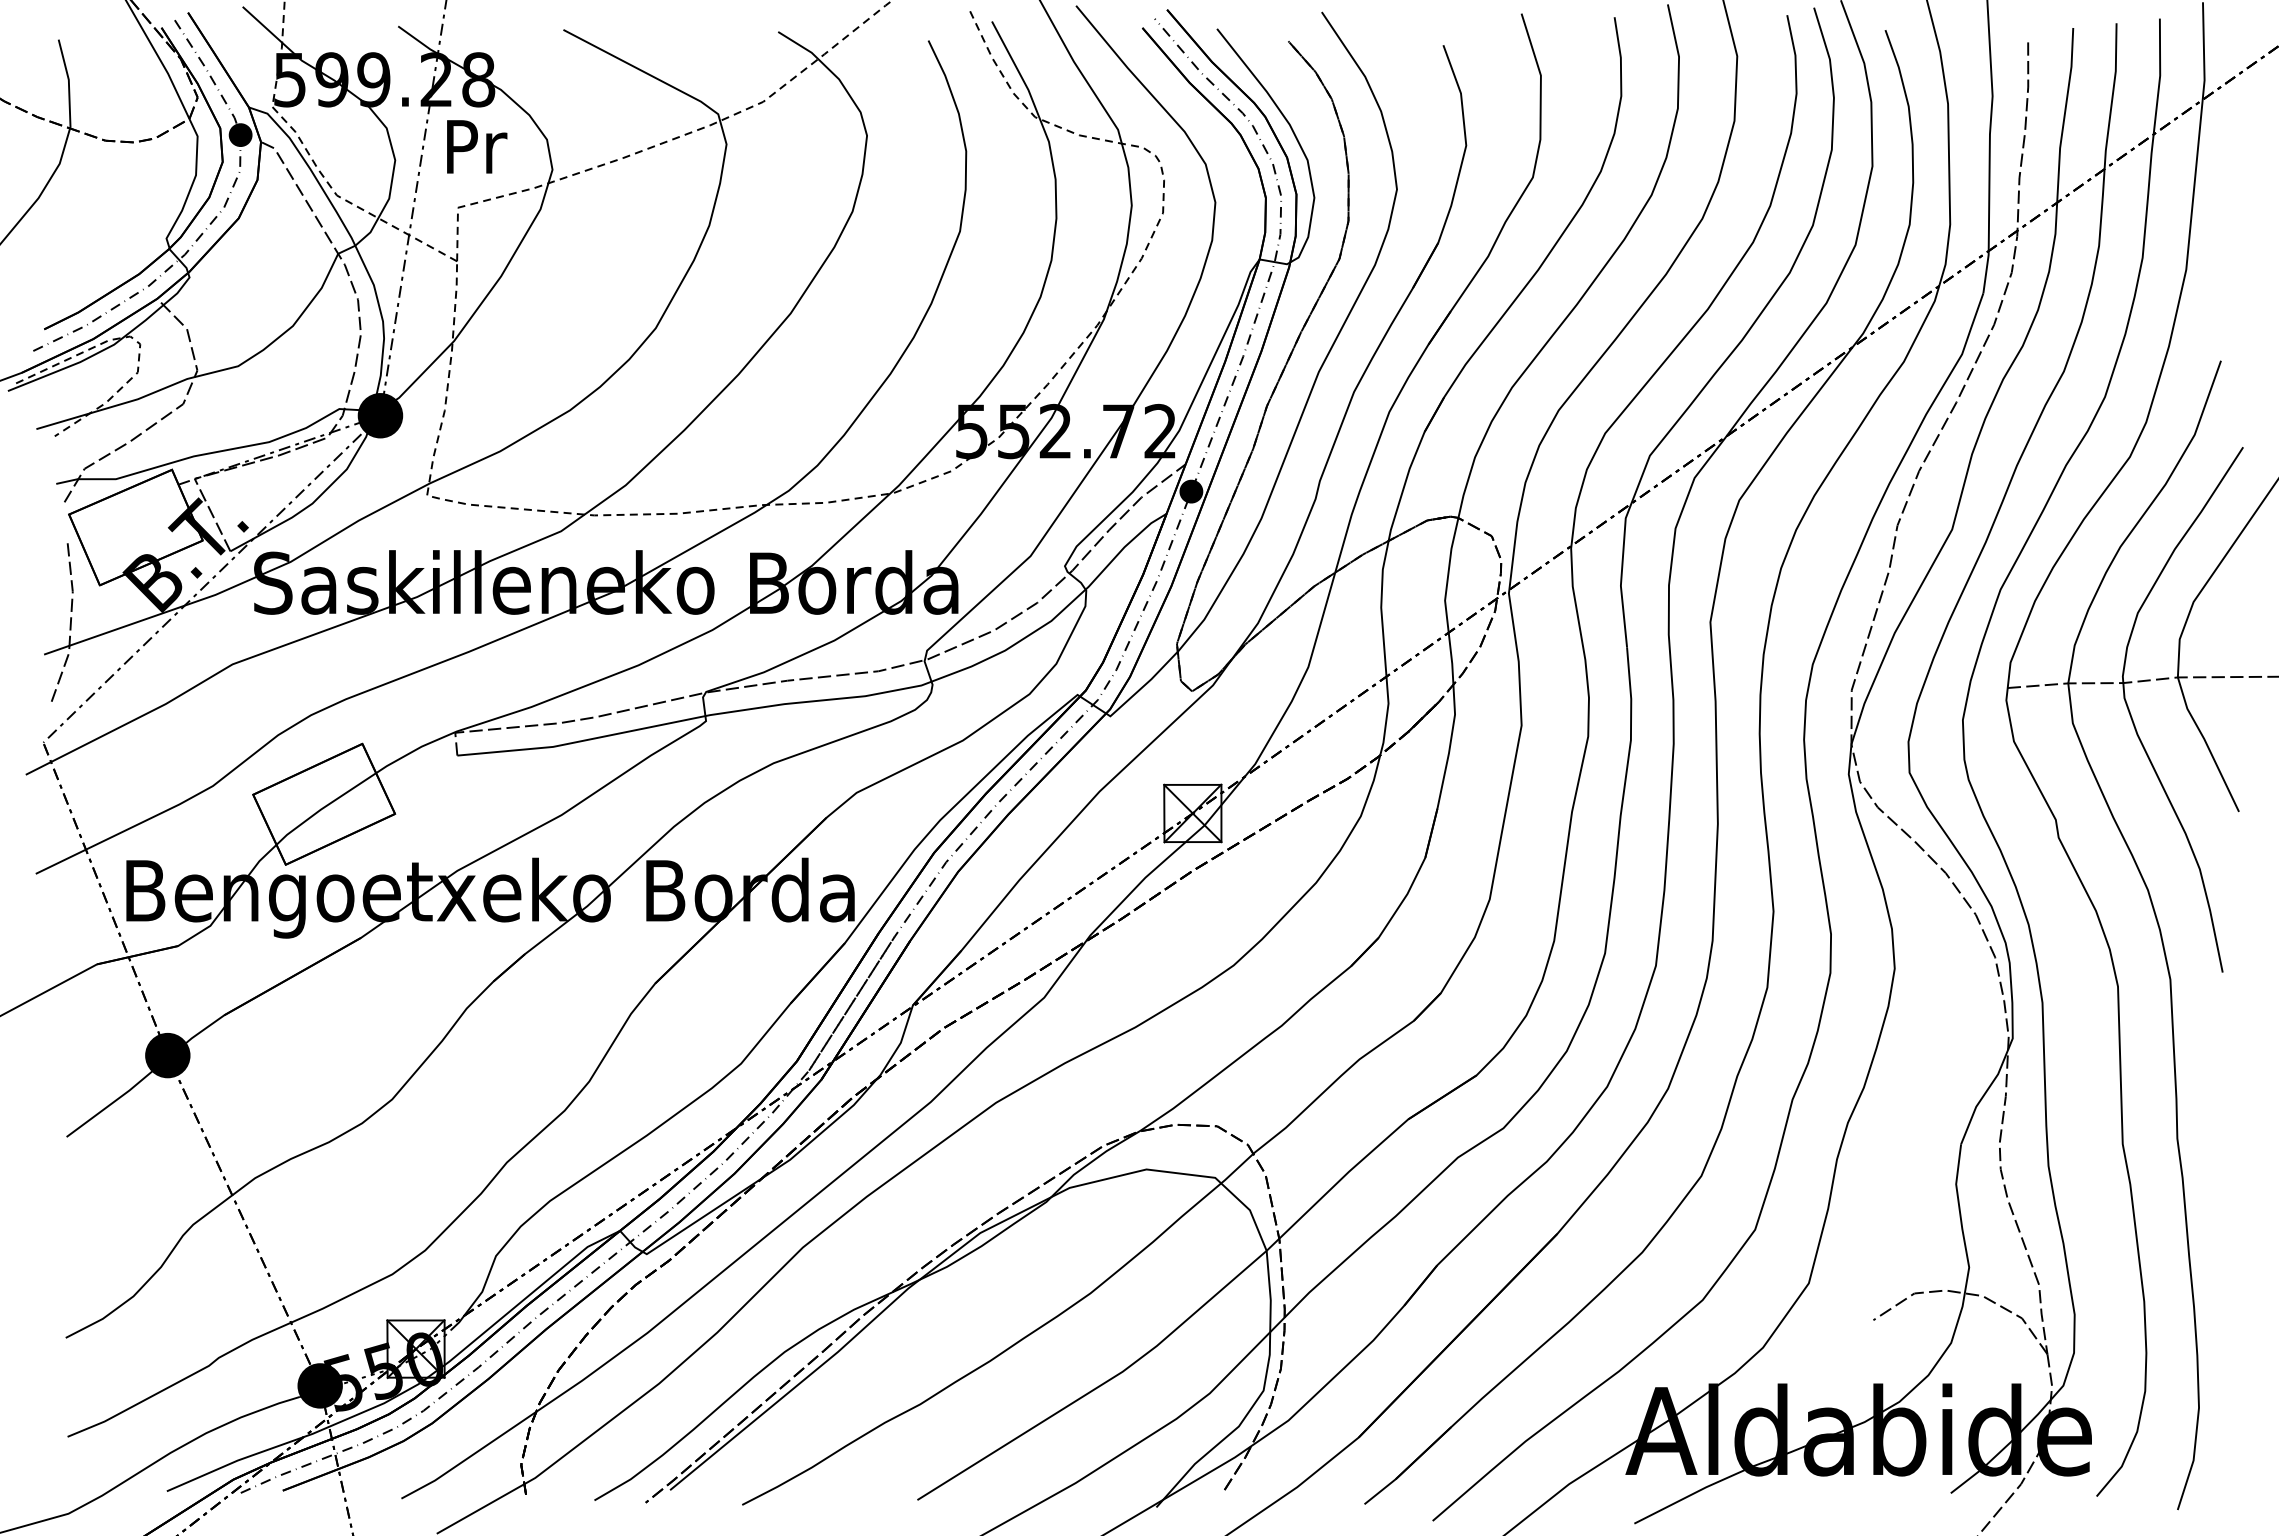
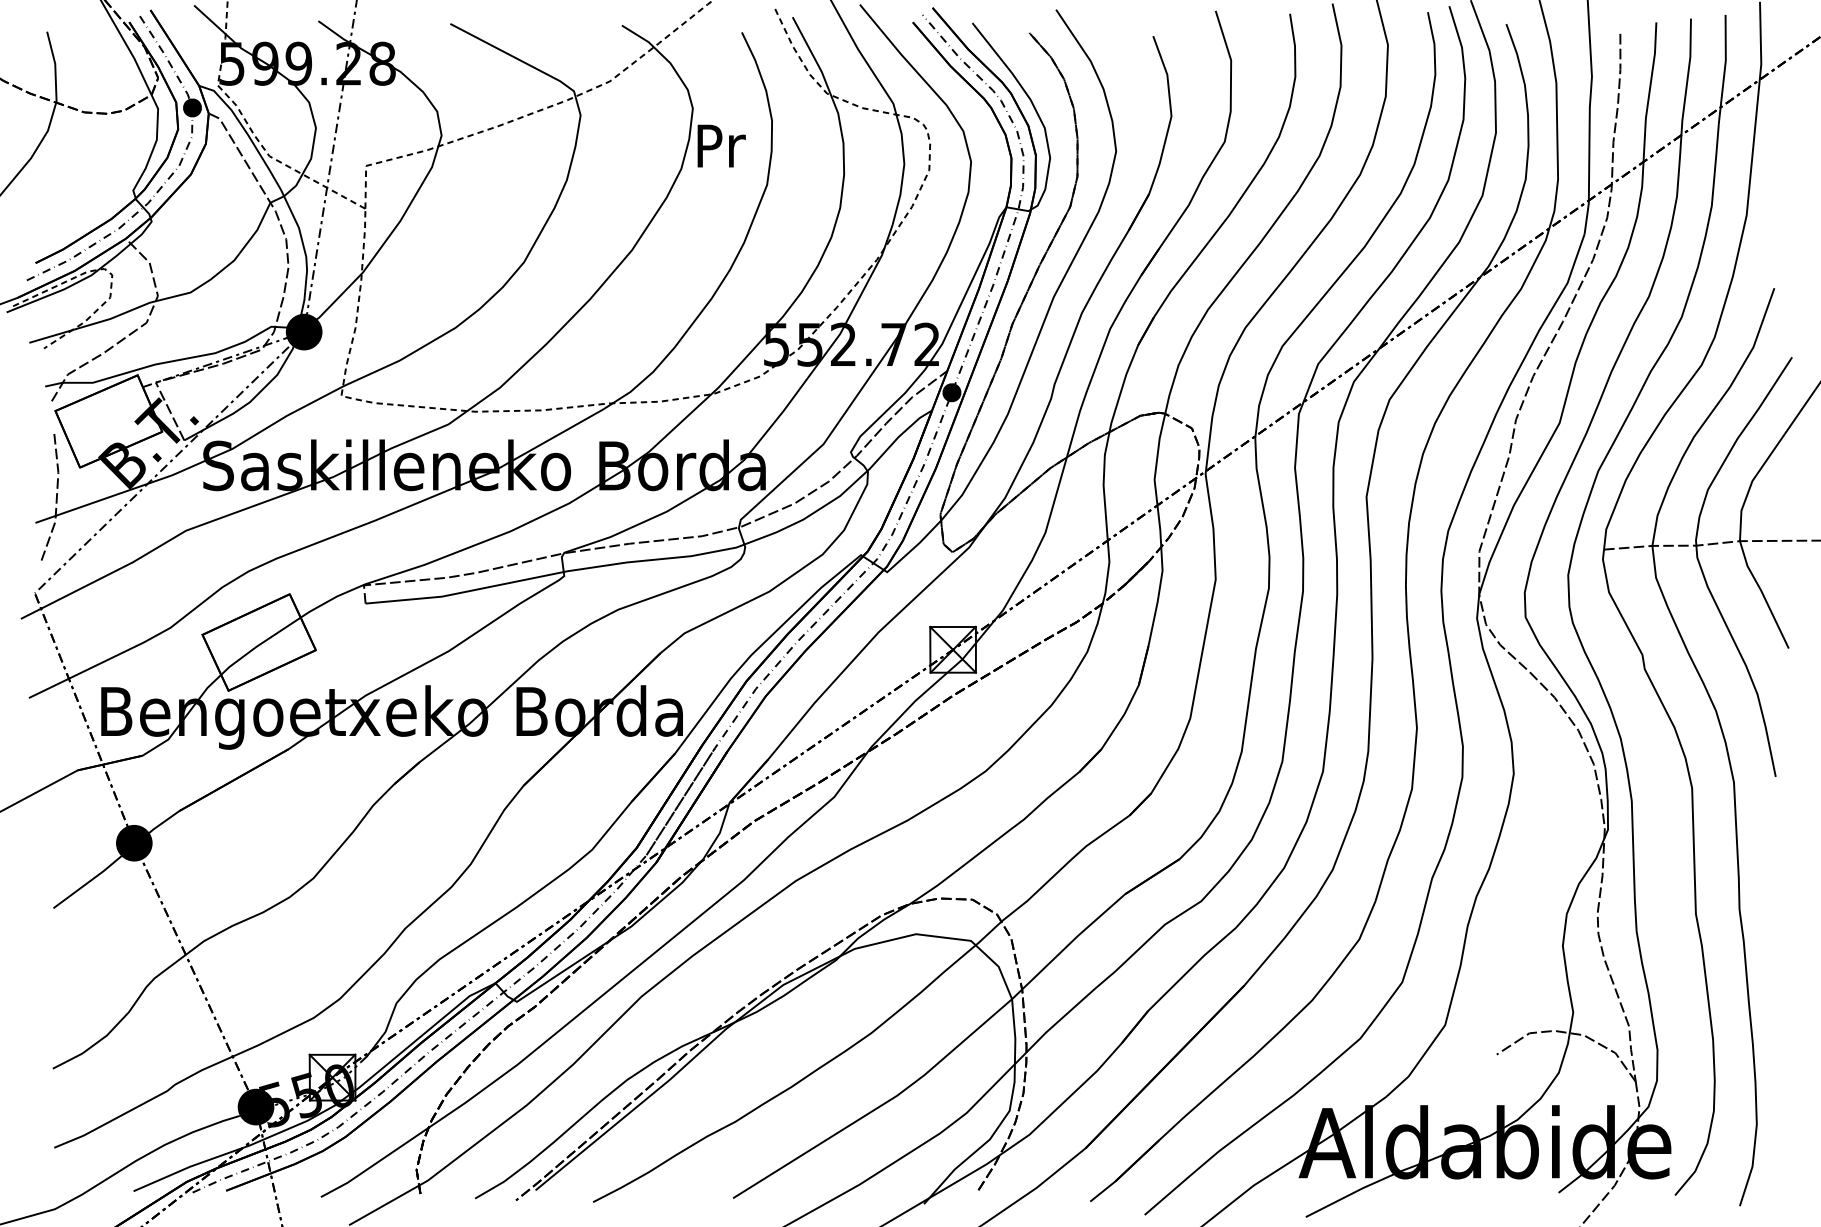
text: (477, 146) -> (721, 145), moved

